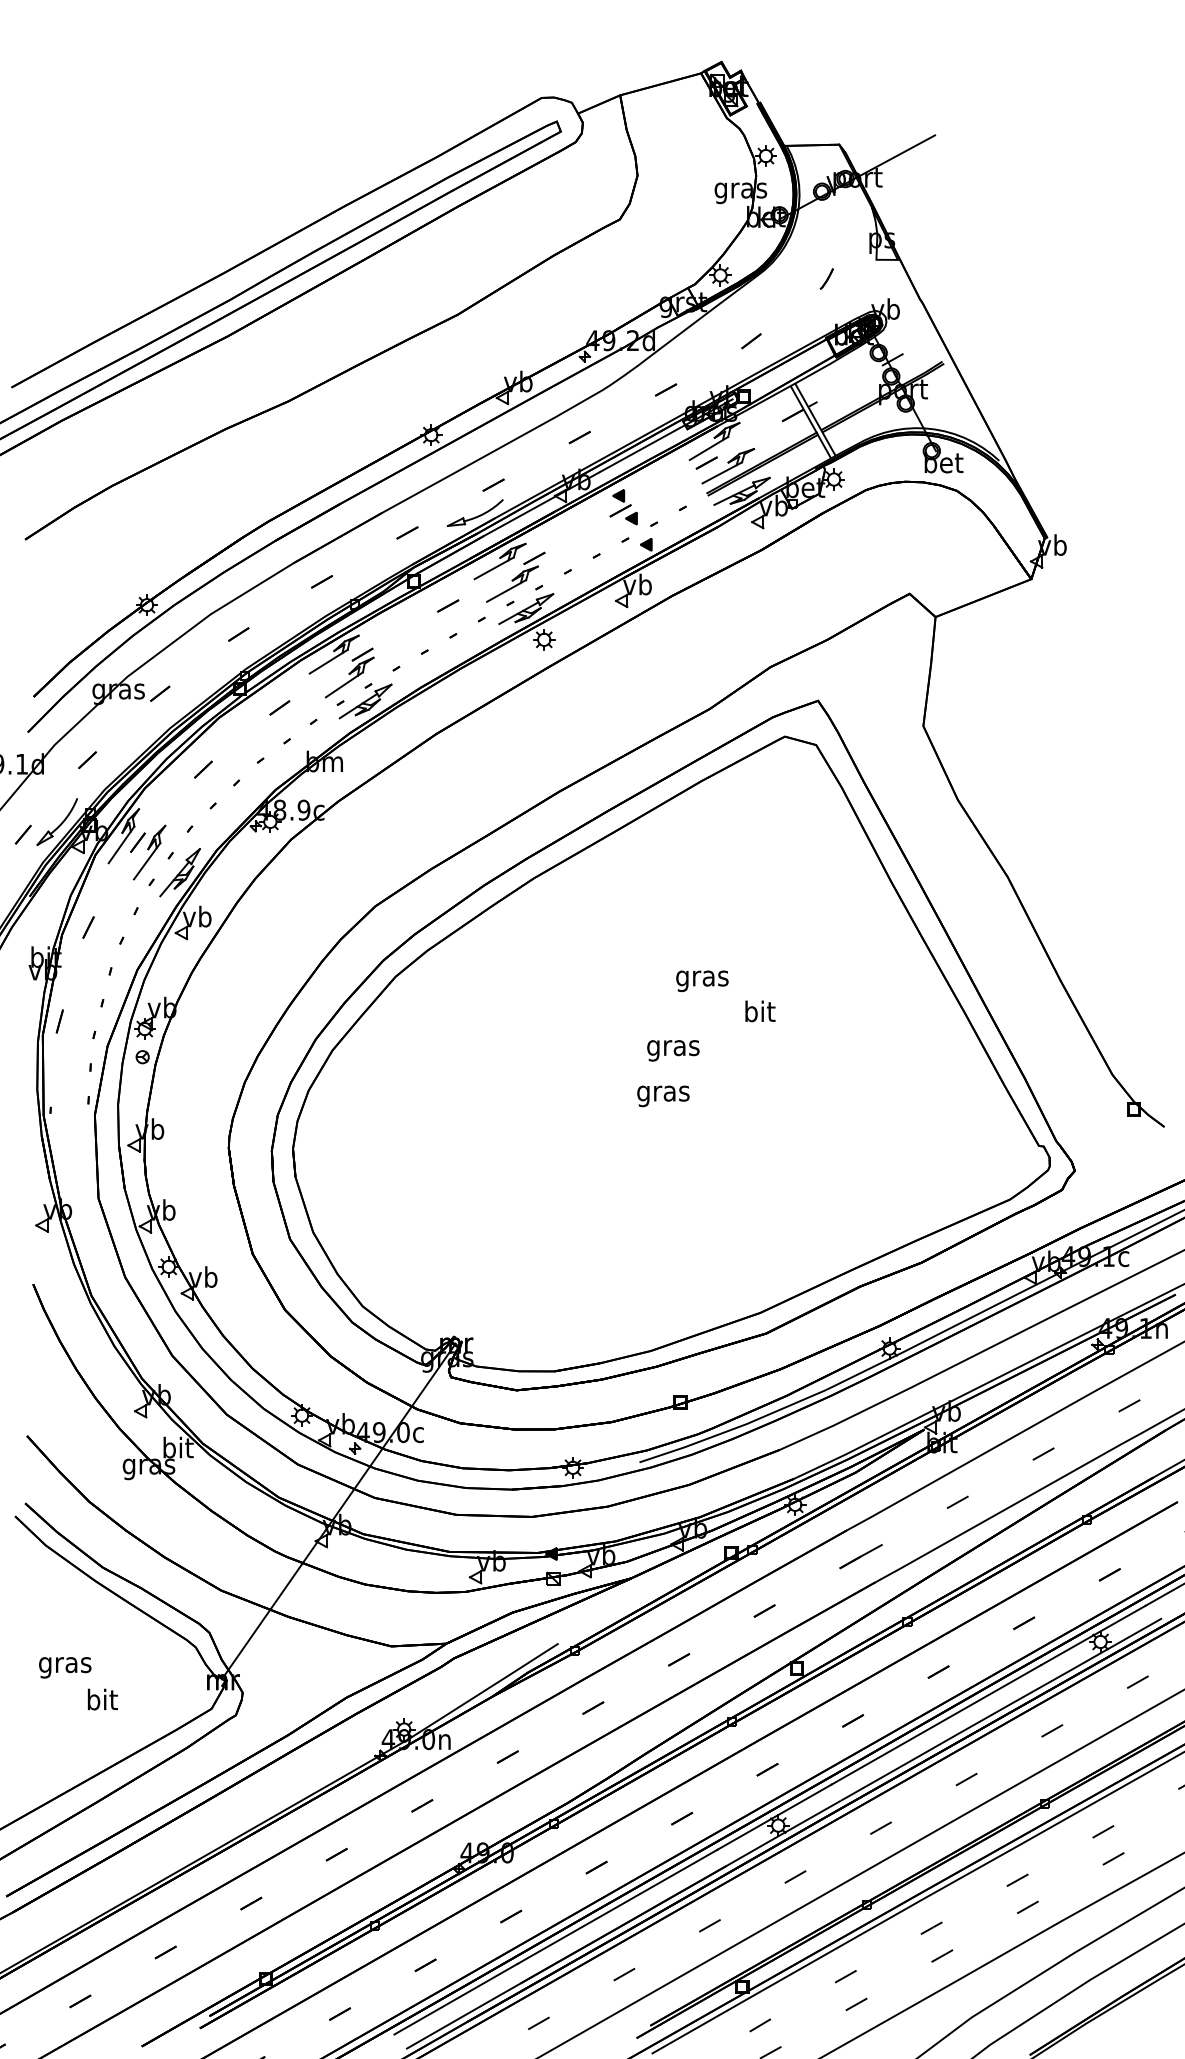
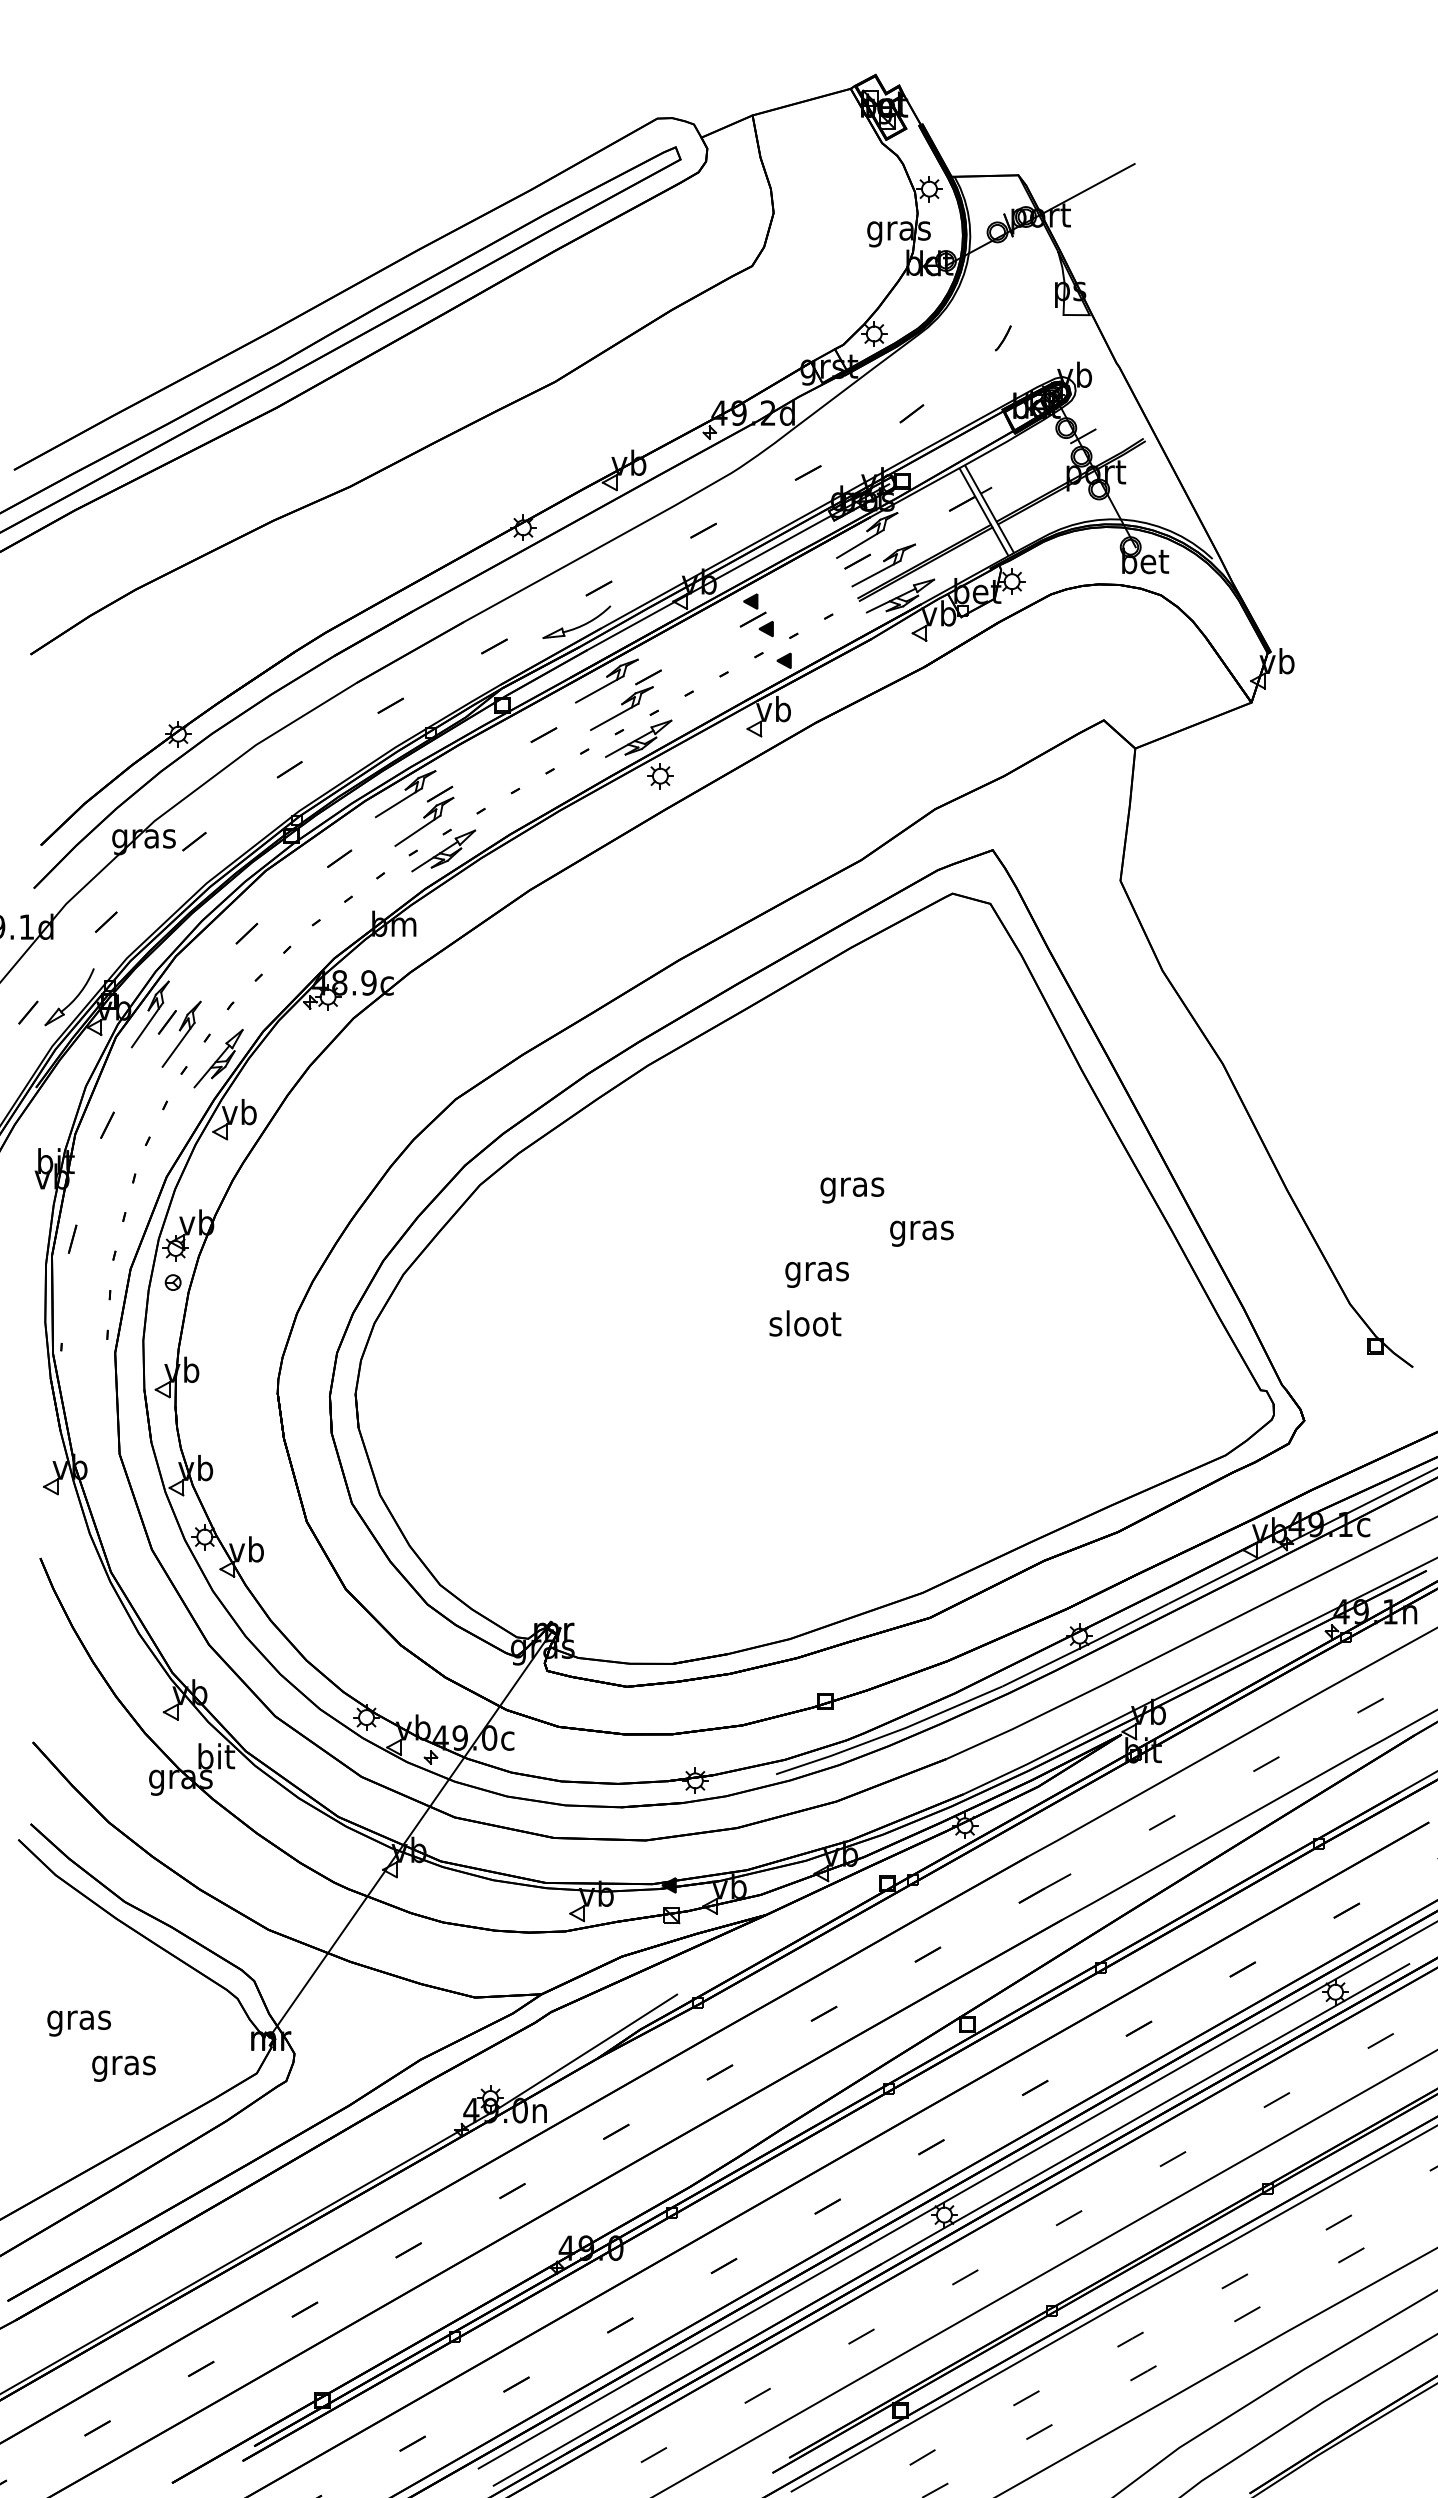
text: (759, 1013) -> (921, 1229), bit -> gras
text: (663, 1093) -> (805, 1326), gras -> sloot
text: (101, 1702) -> (123, 2065), bit -> gras

